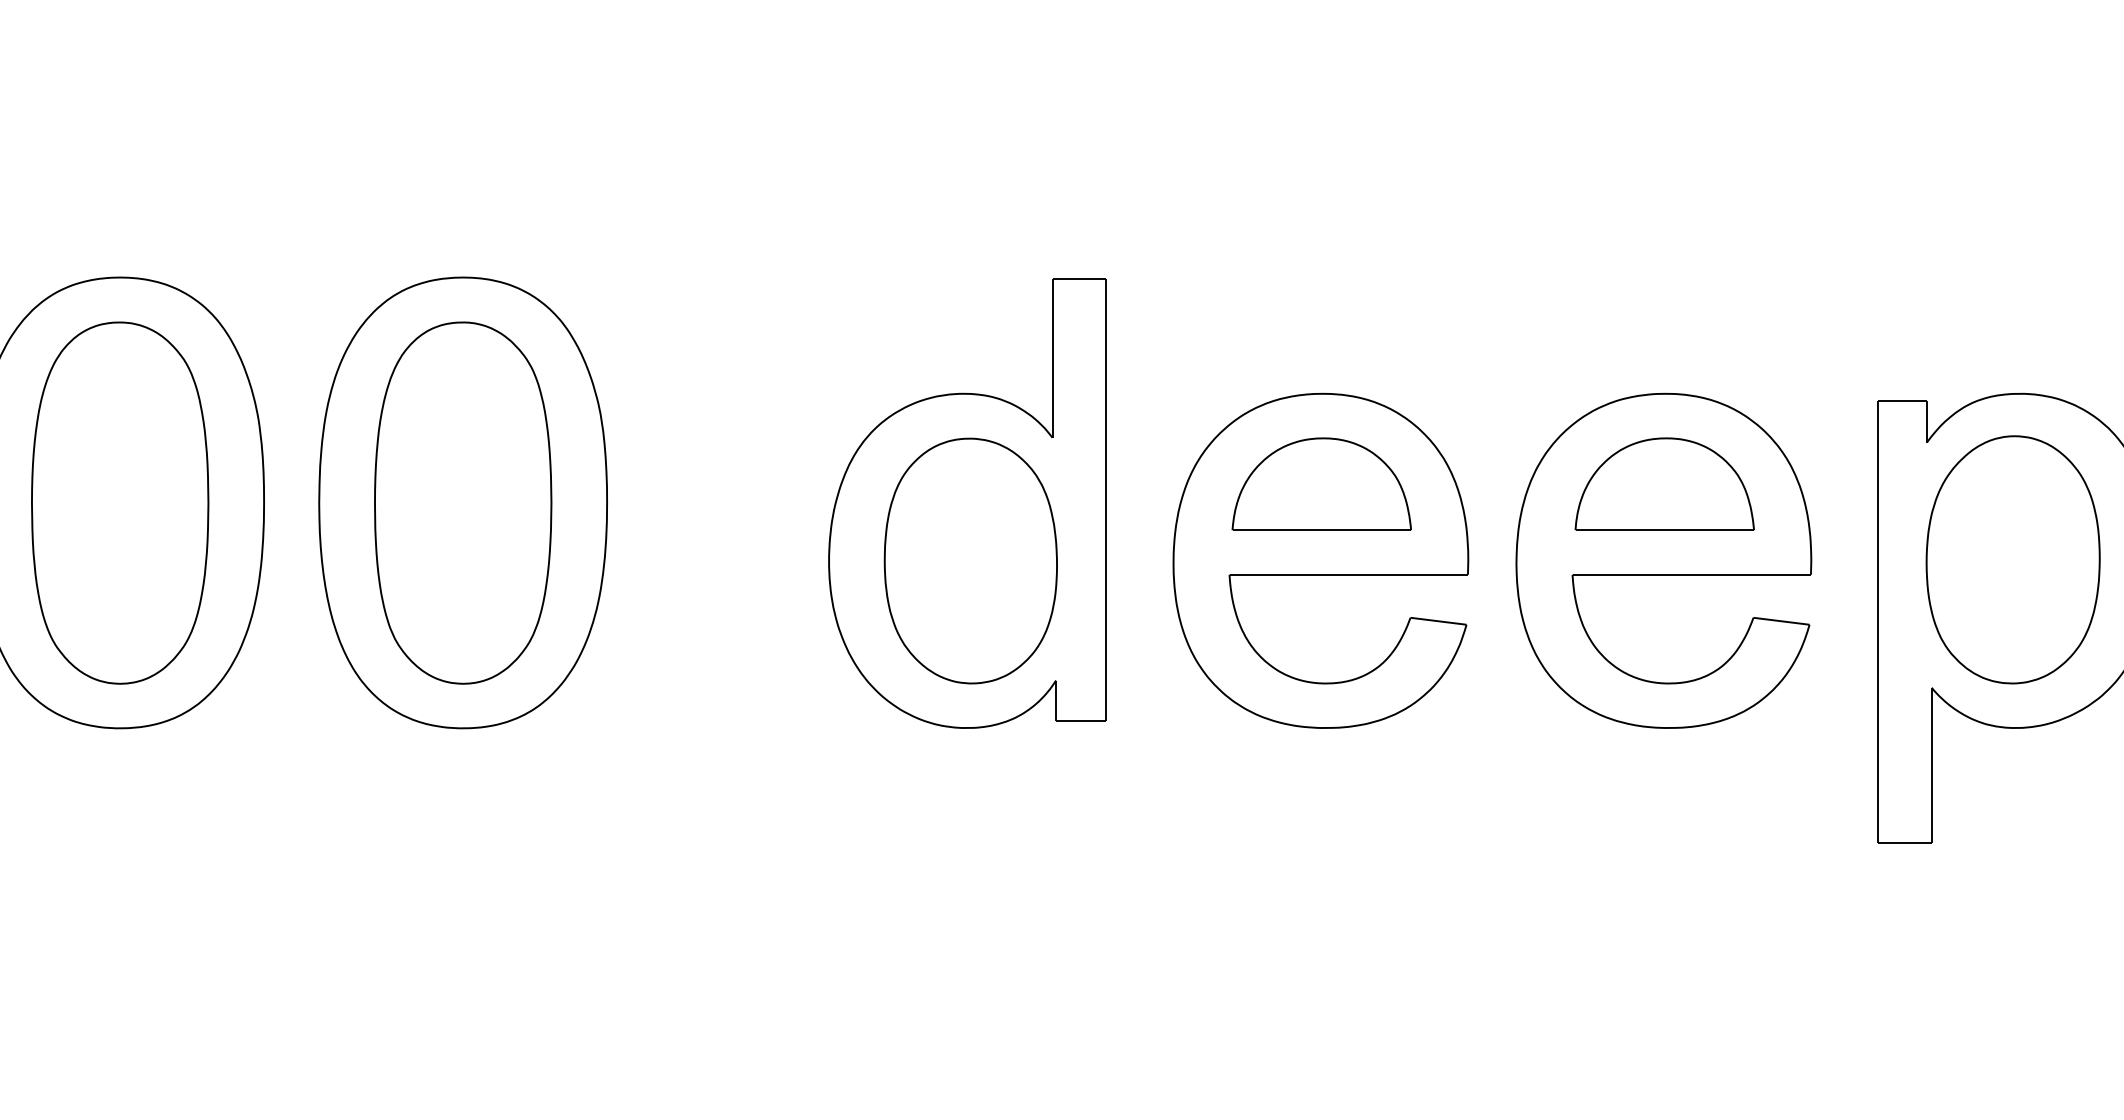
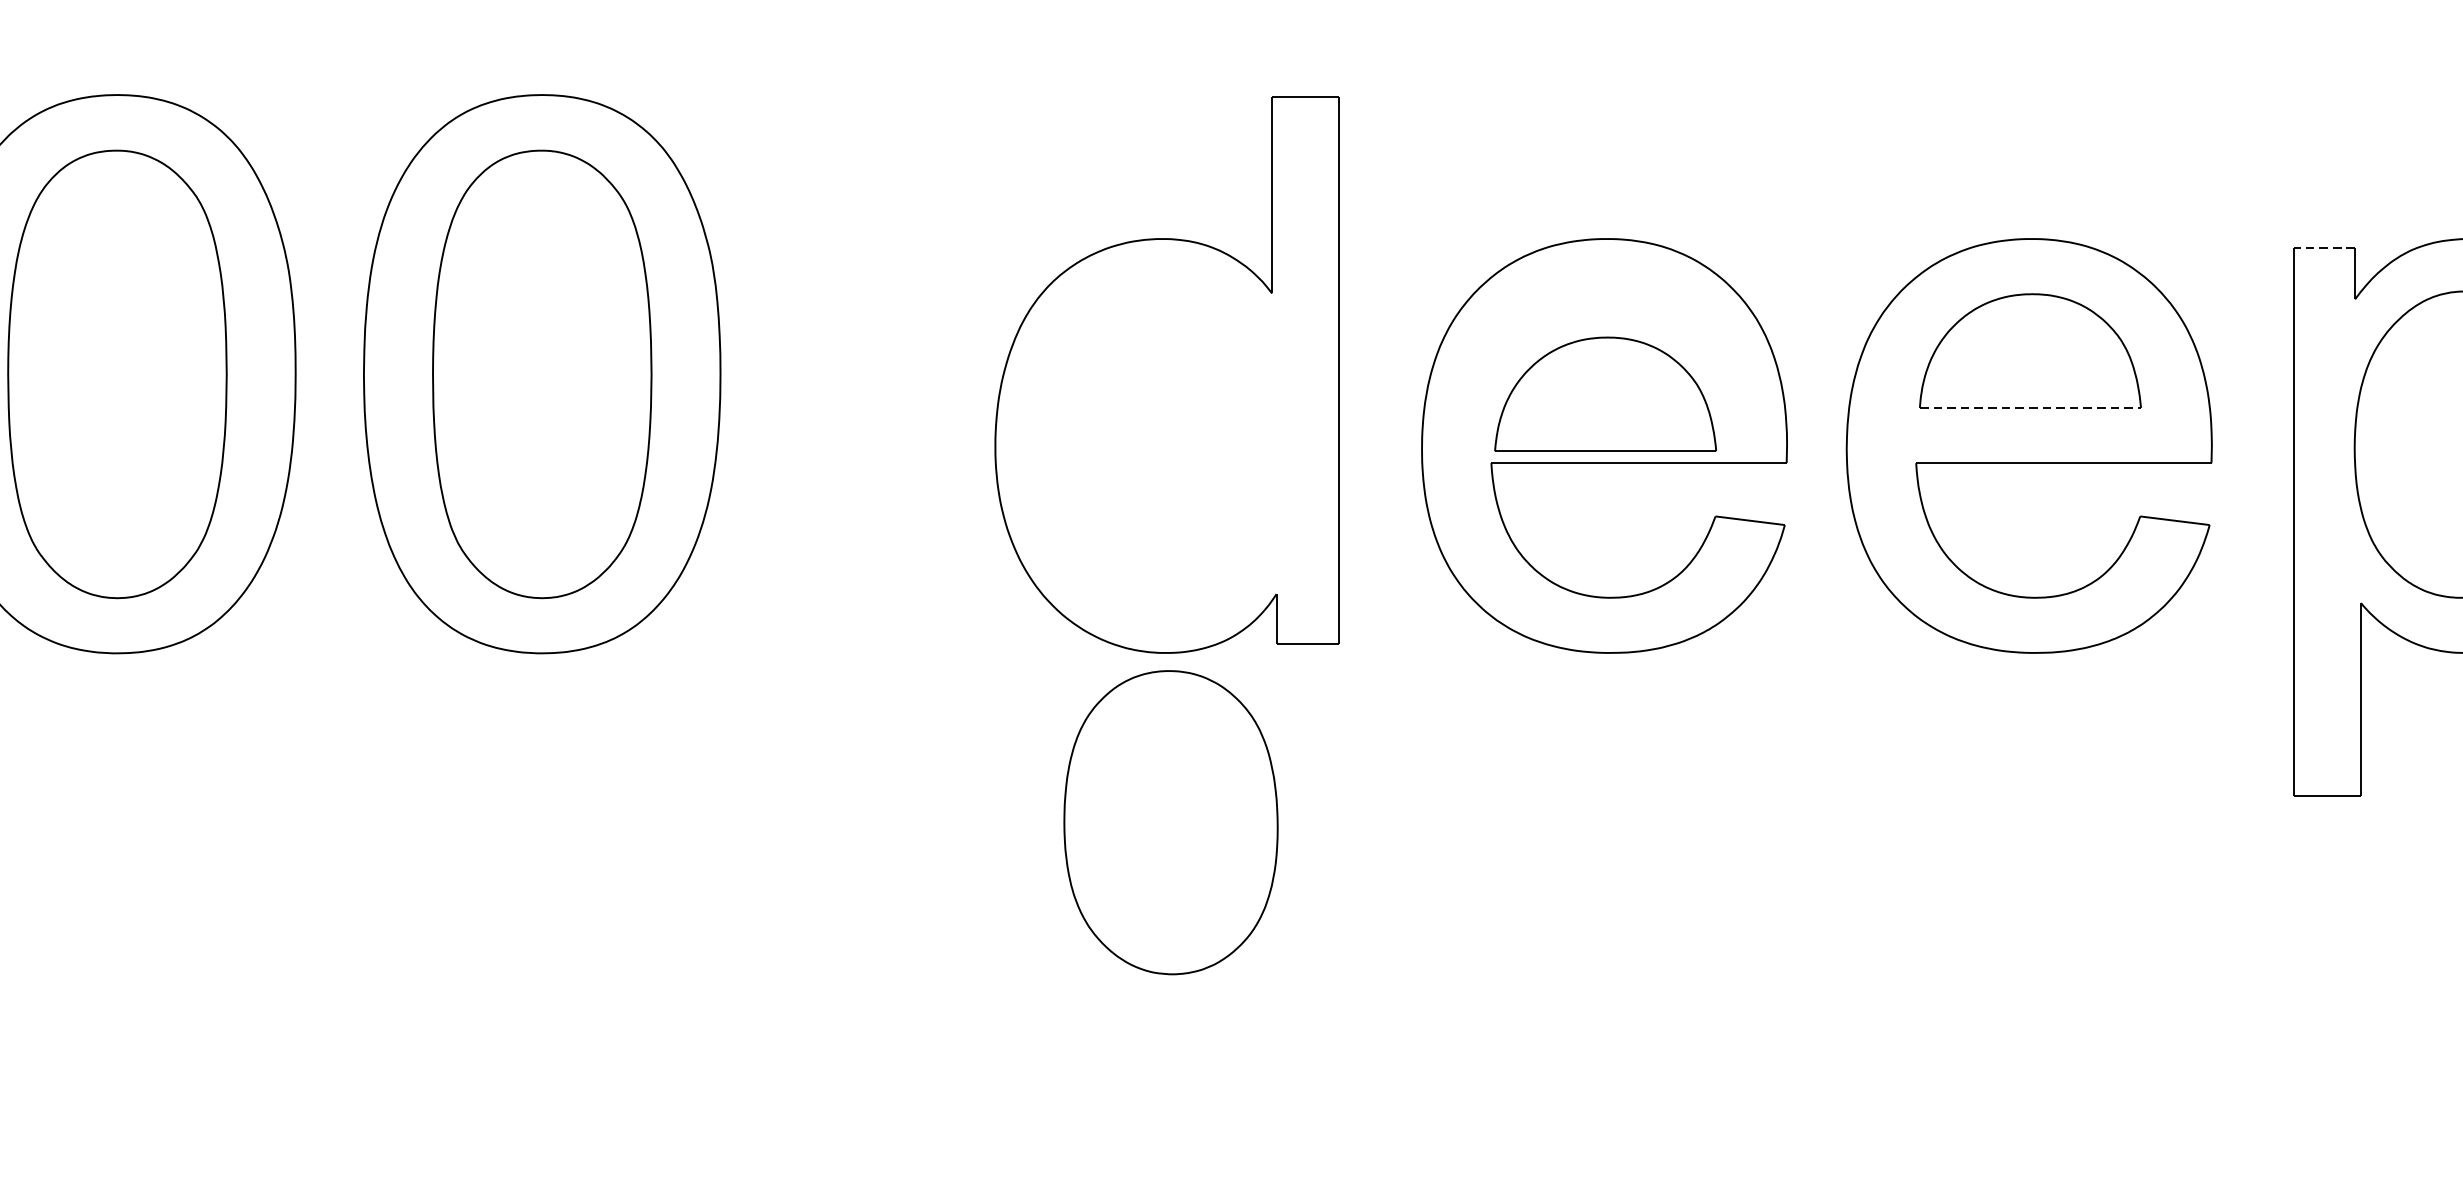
line: (1902, 401) -> (2324, 248), solid -> dashed
part: (1321, 483) -> (1605, 393), moved
line: (1665, 530) -> (2031, 408), solid -> dashed
part: (970, 560) -> (1170, 821), moved

